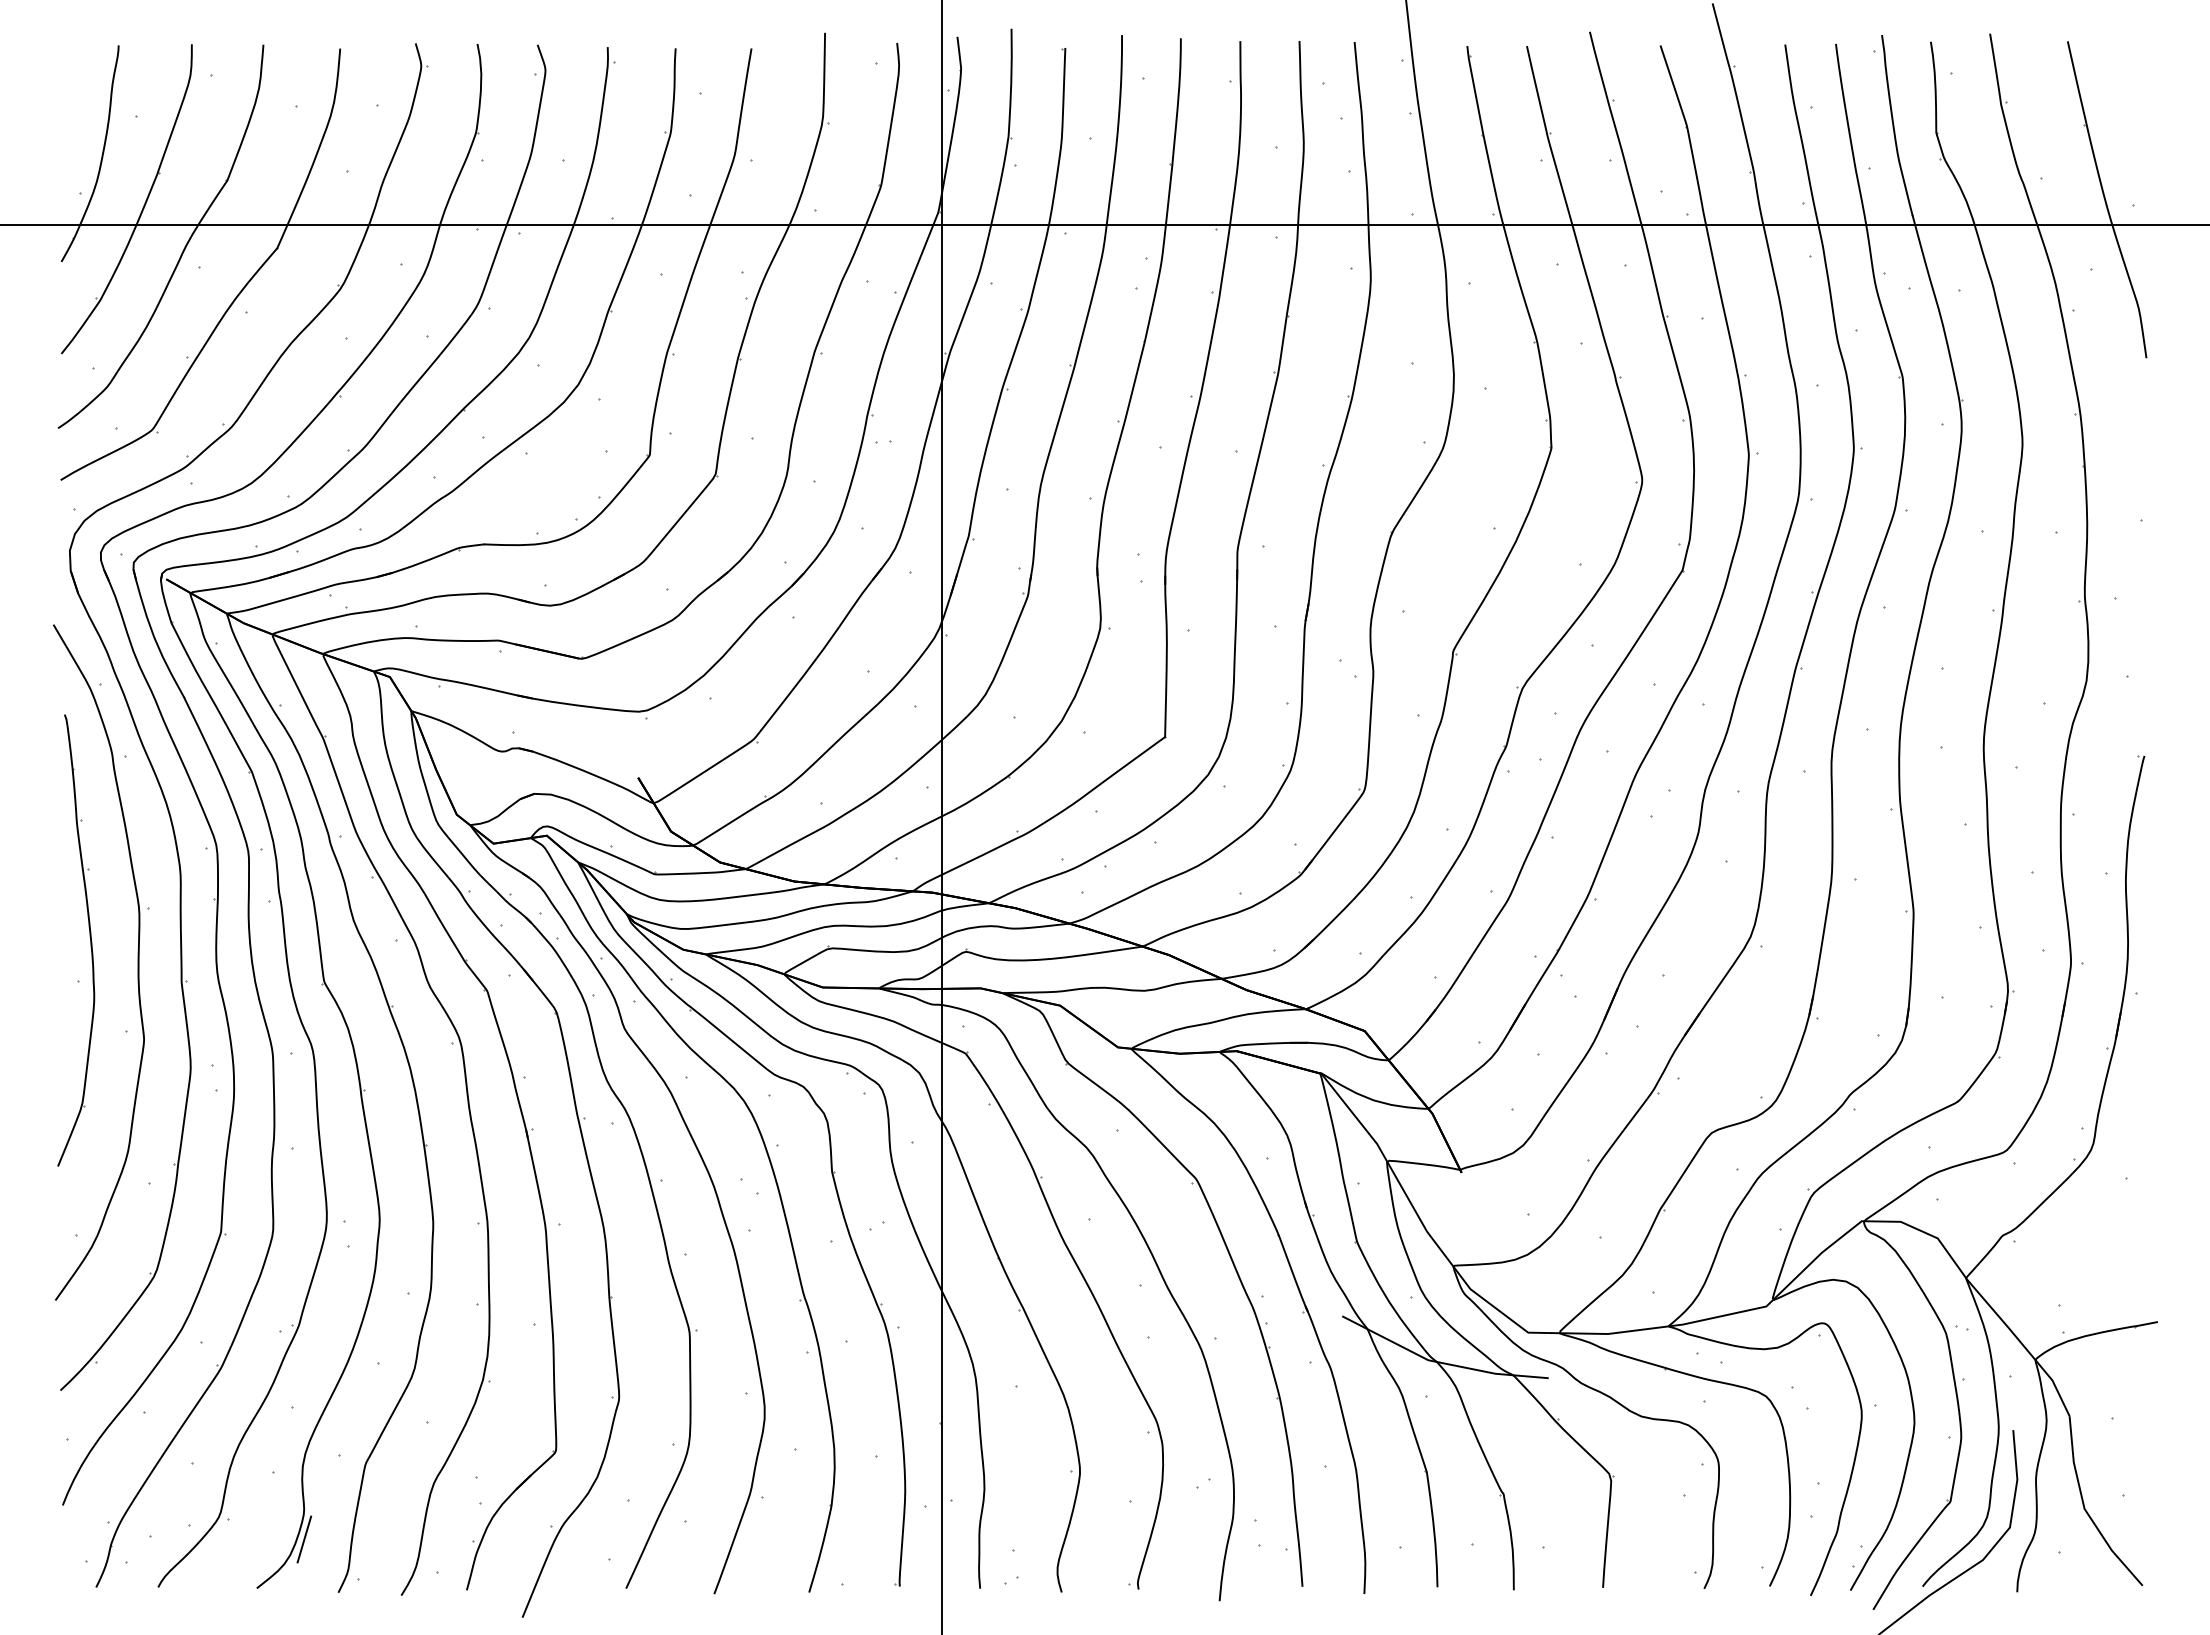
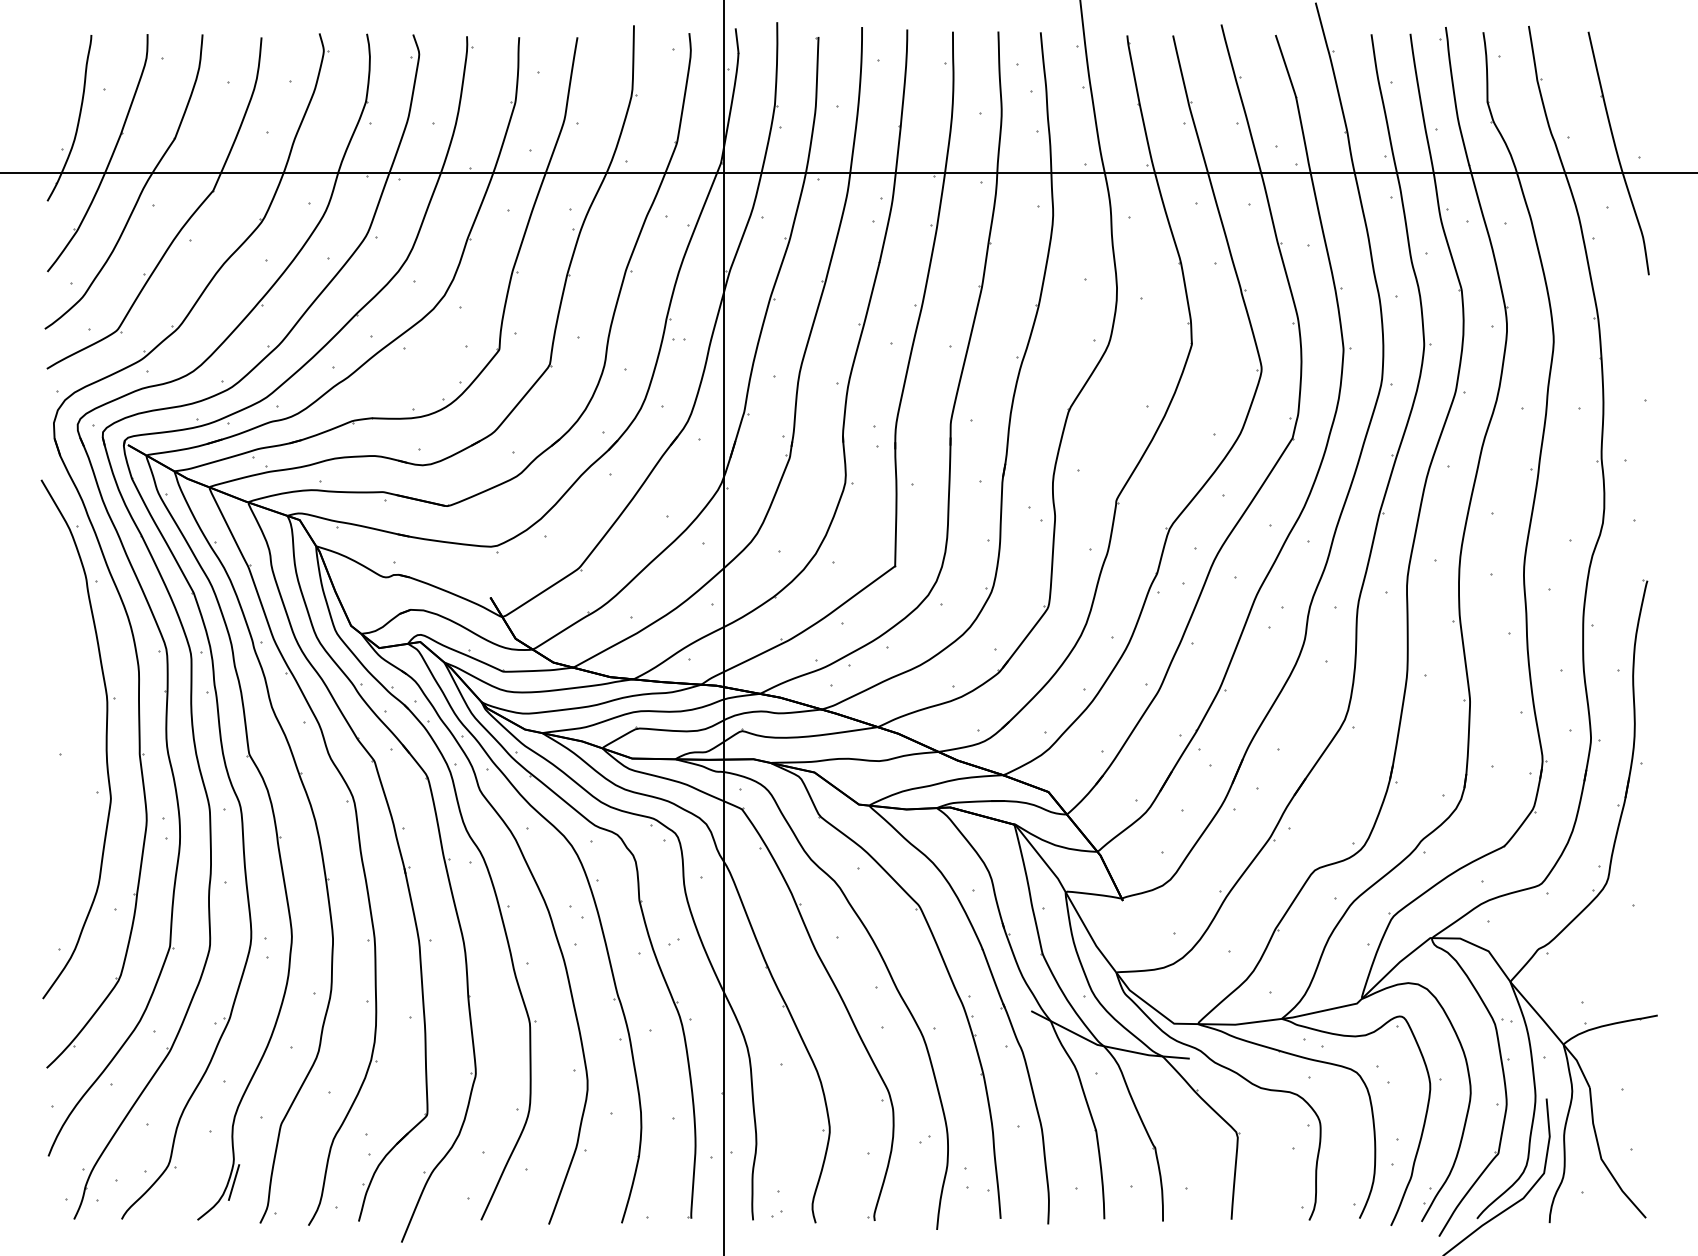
part: (89, 936) -> (68, 719), removed

